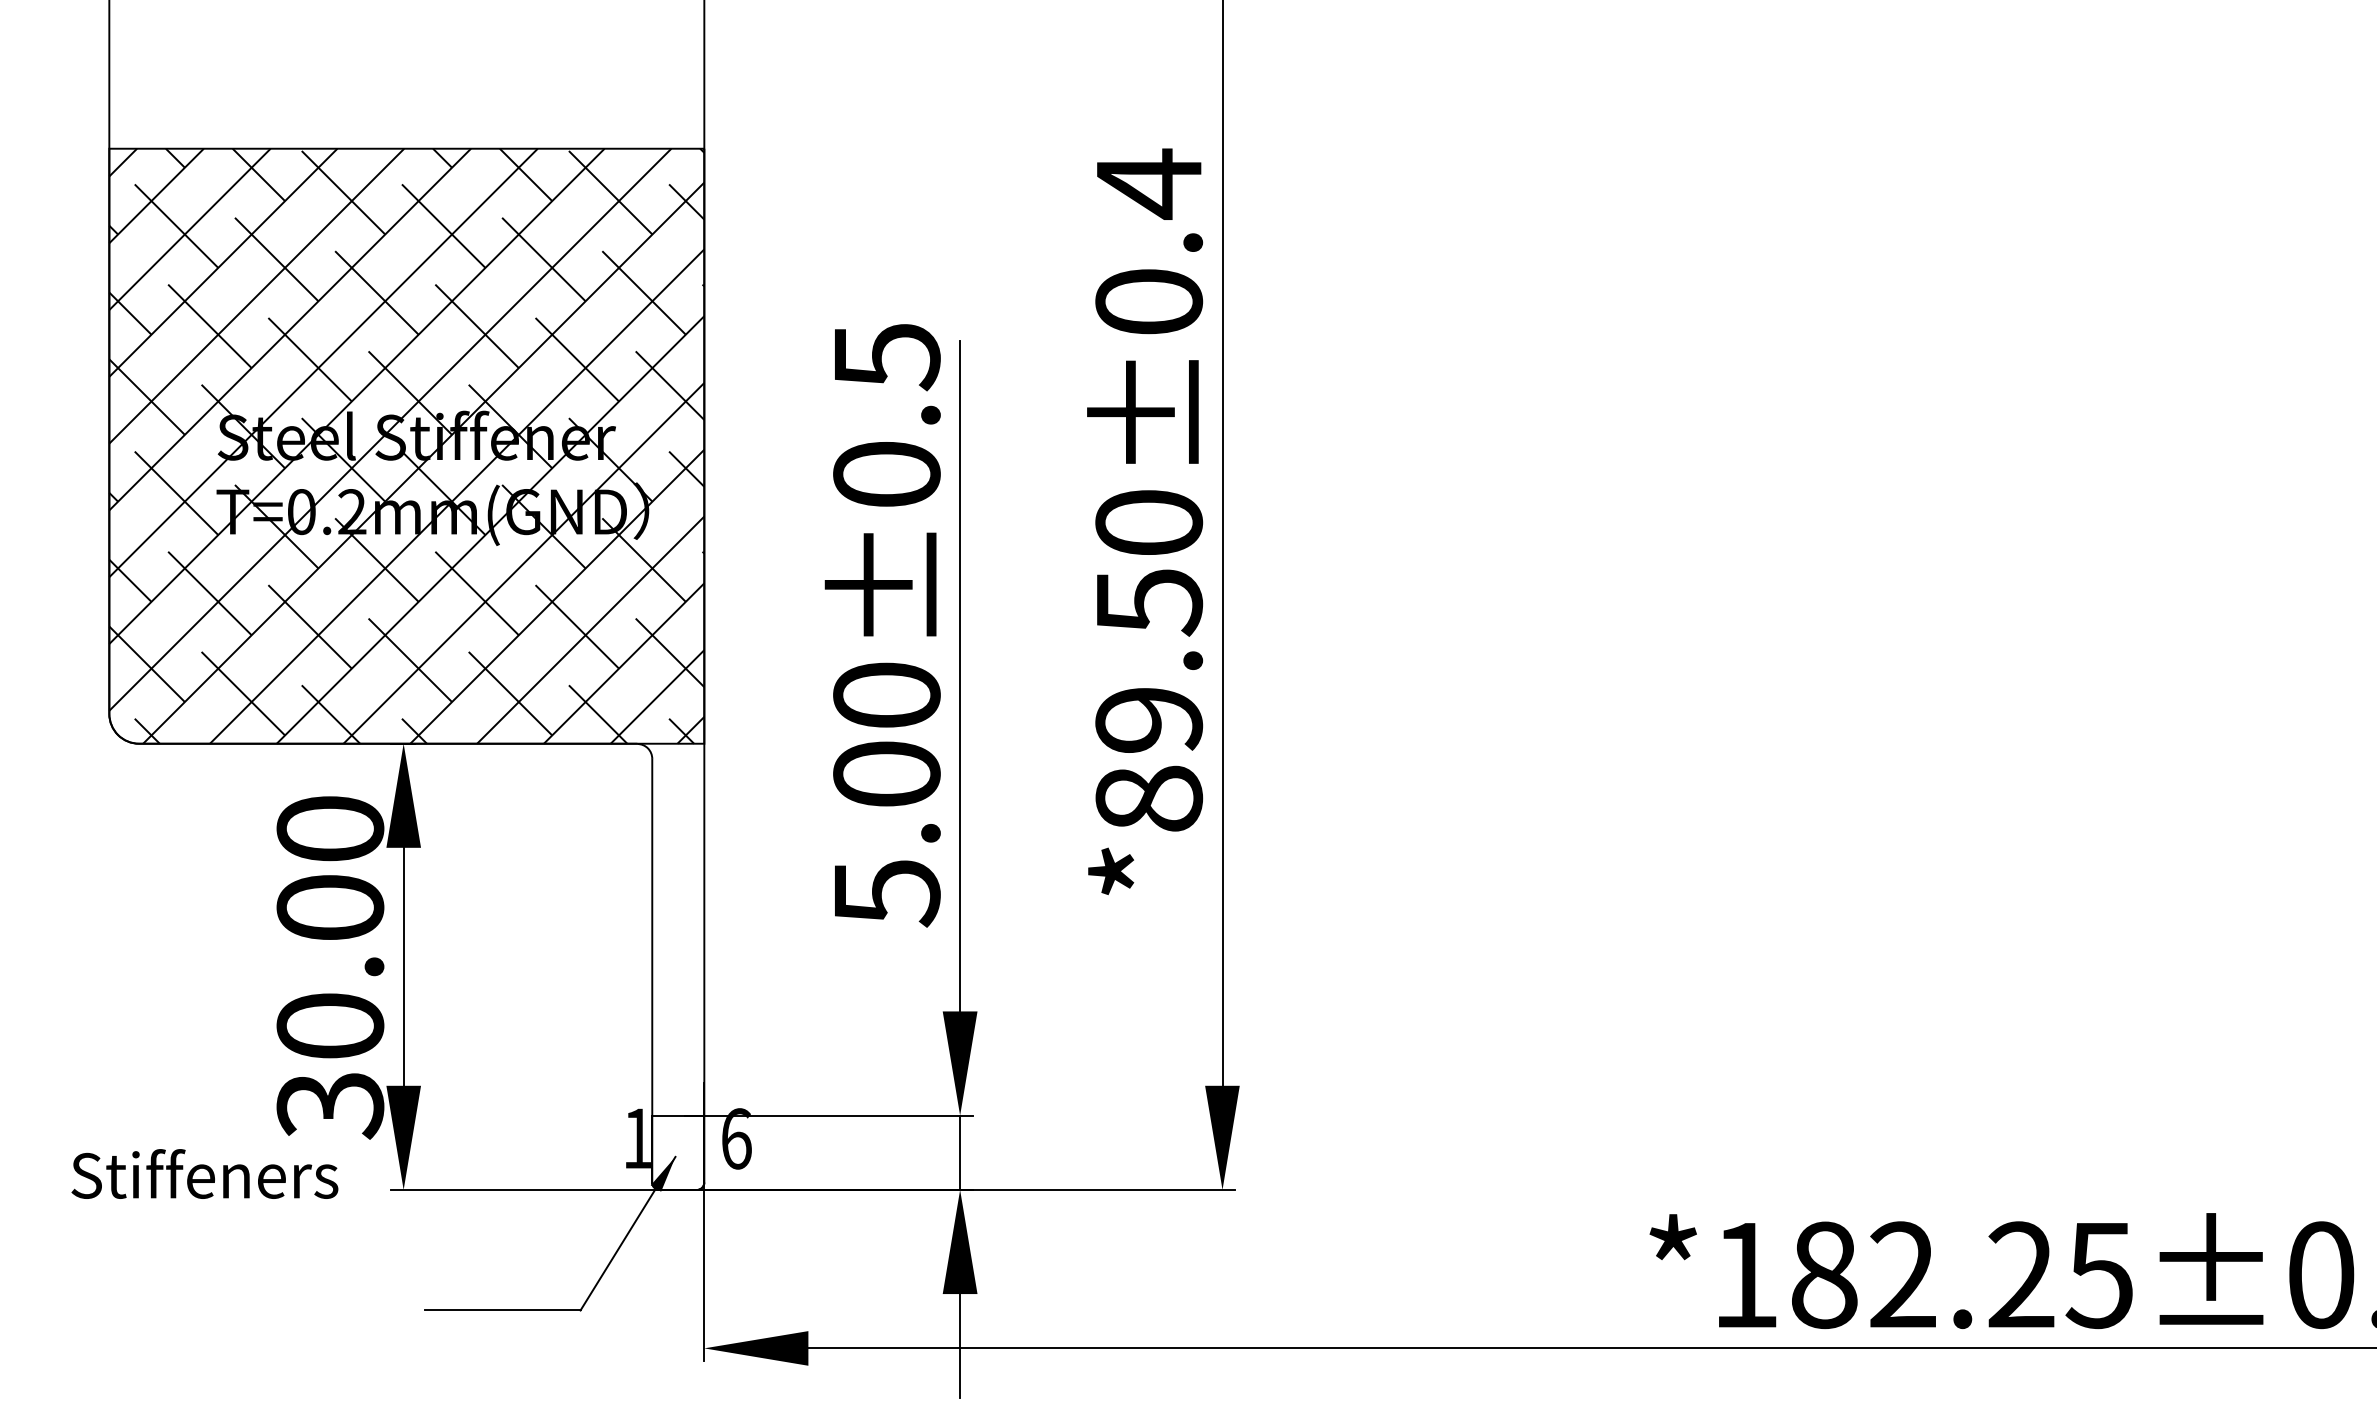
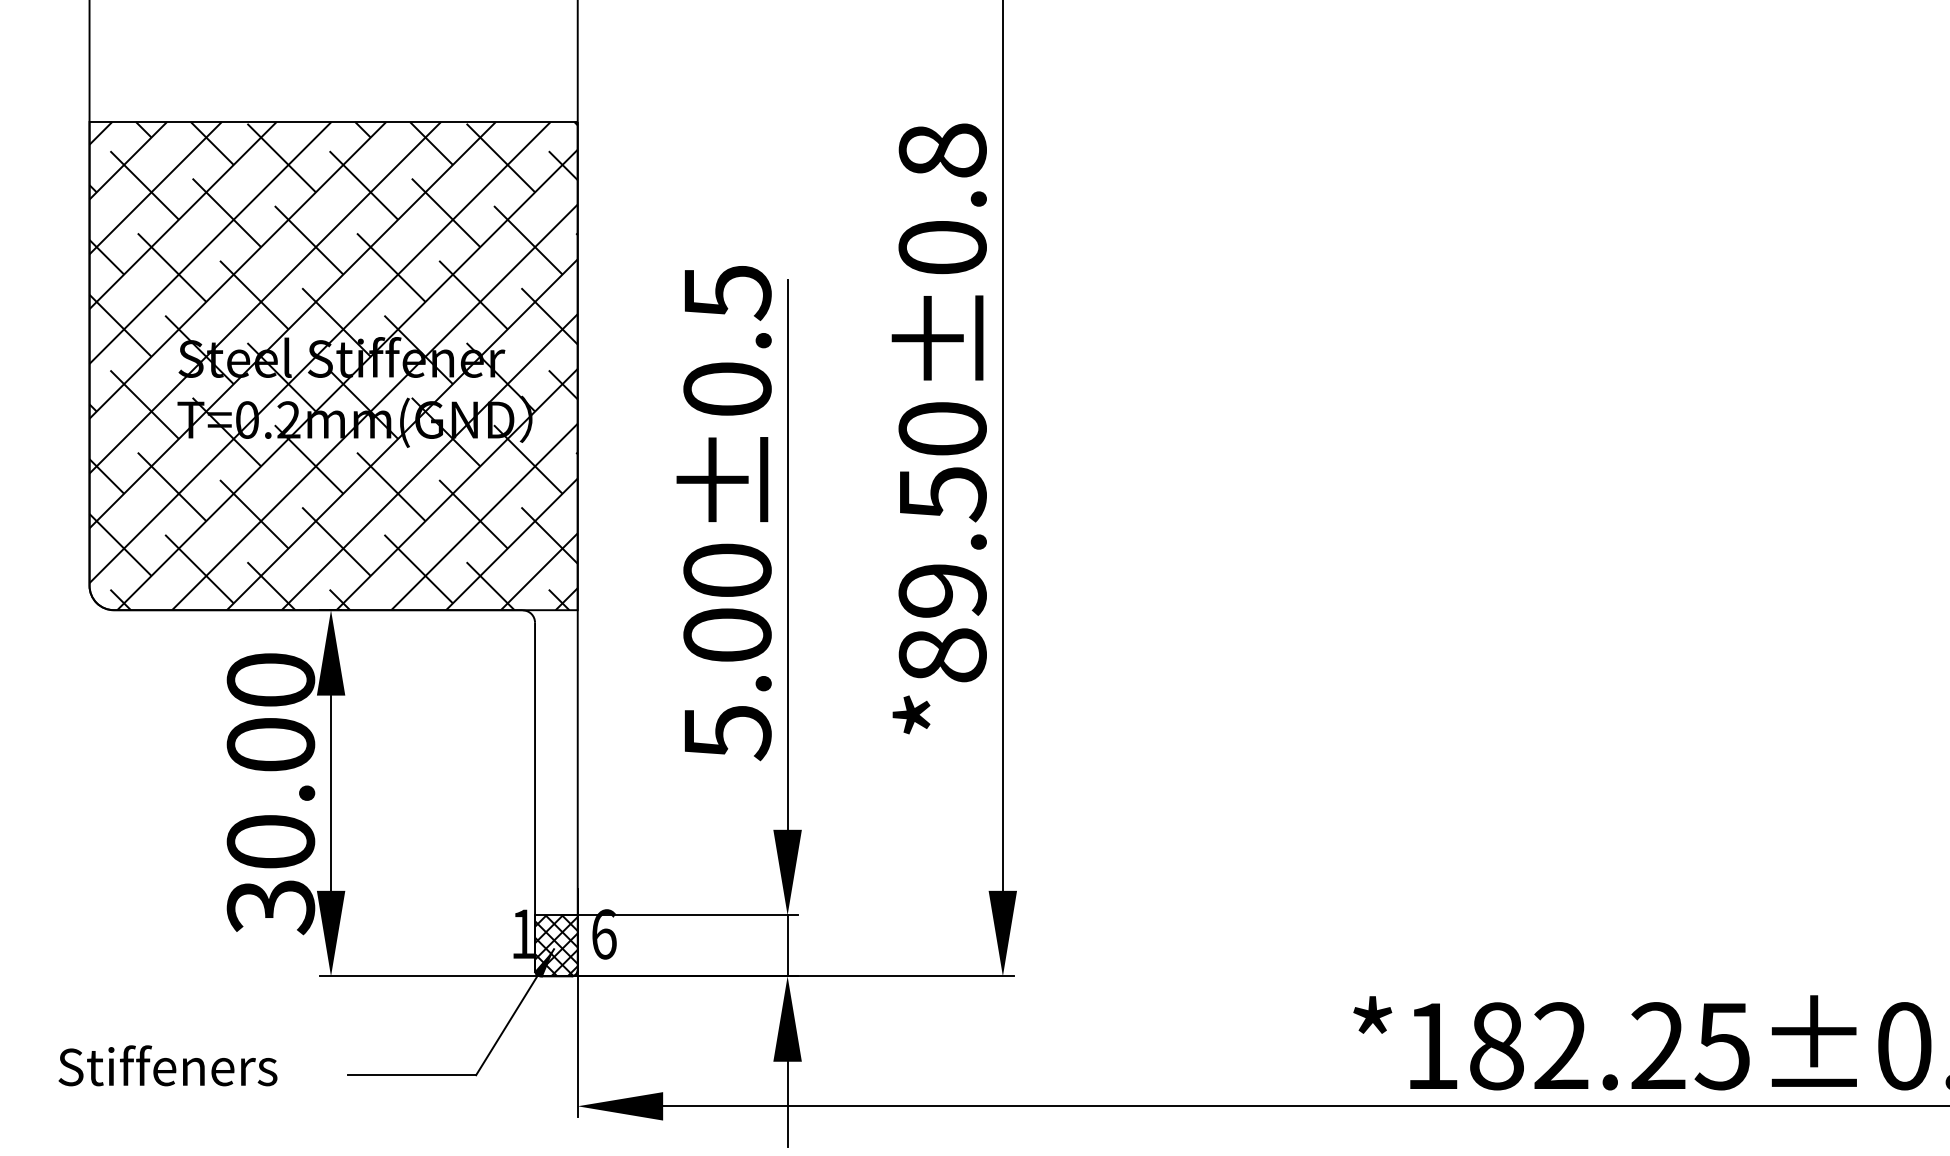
text: (1149, 183) -> (943, 150), 0.4 -> 0.8
hatch: (678, 1152) -> (556, 945), added
text: (204, 1173) -> (167, 1065), moved

